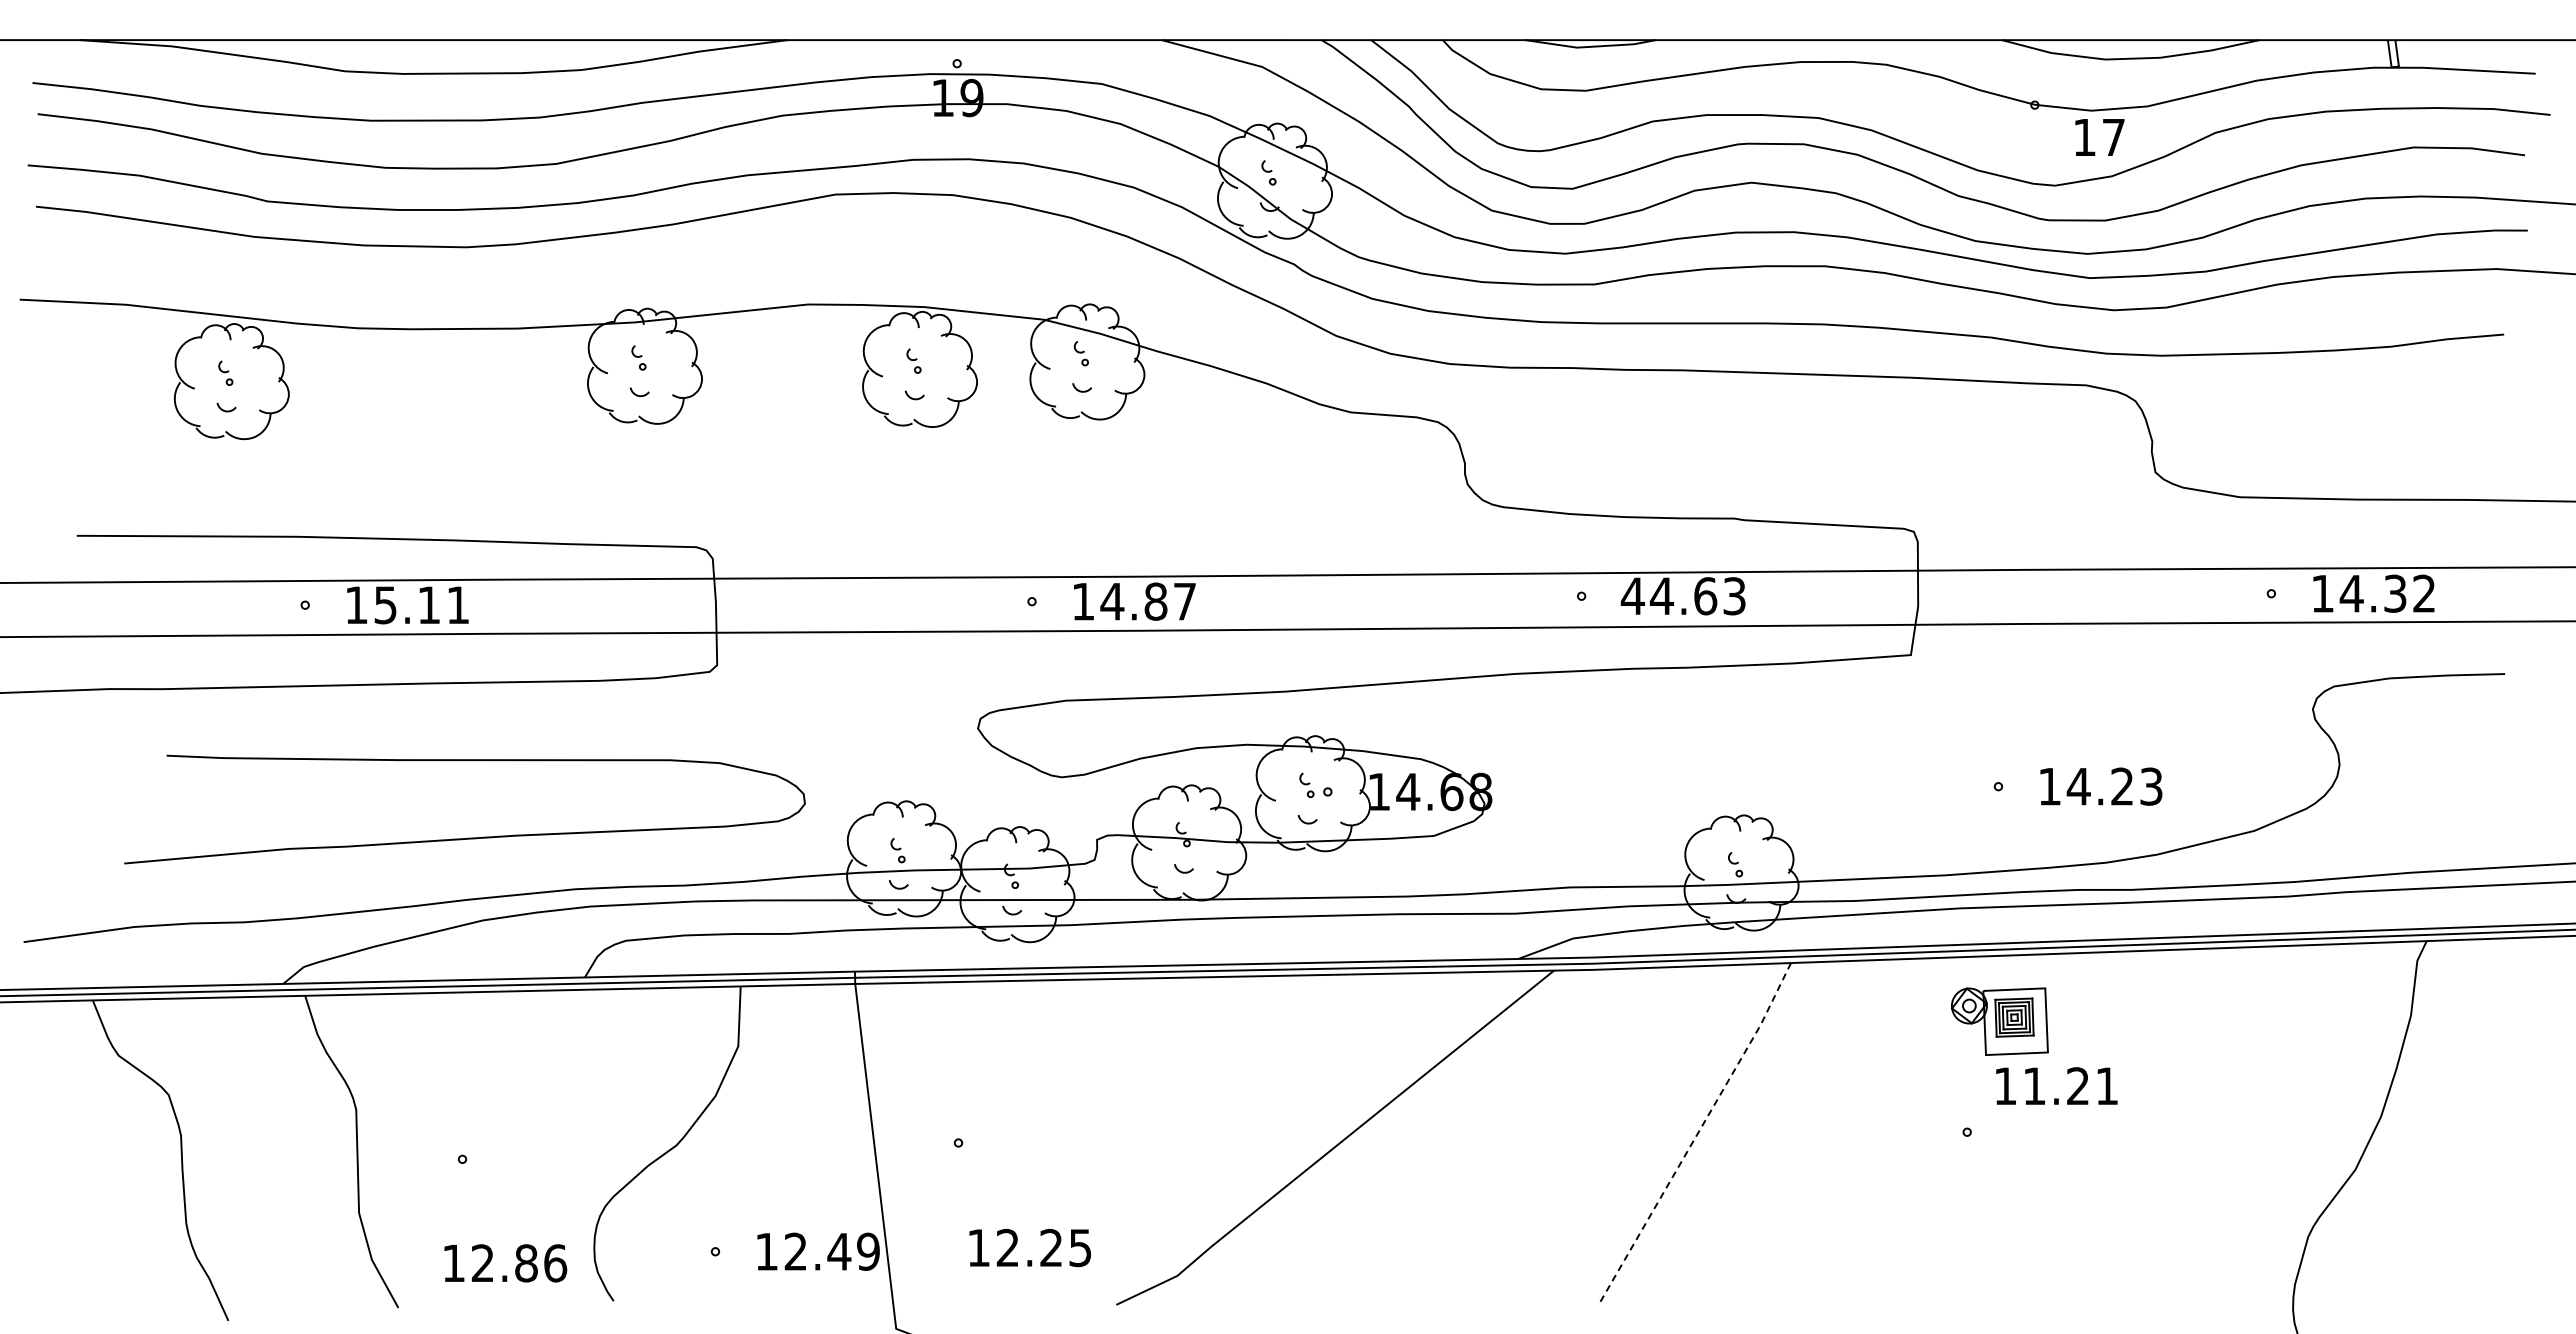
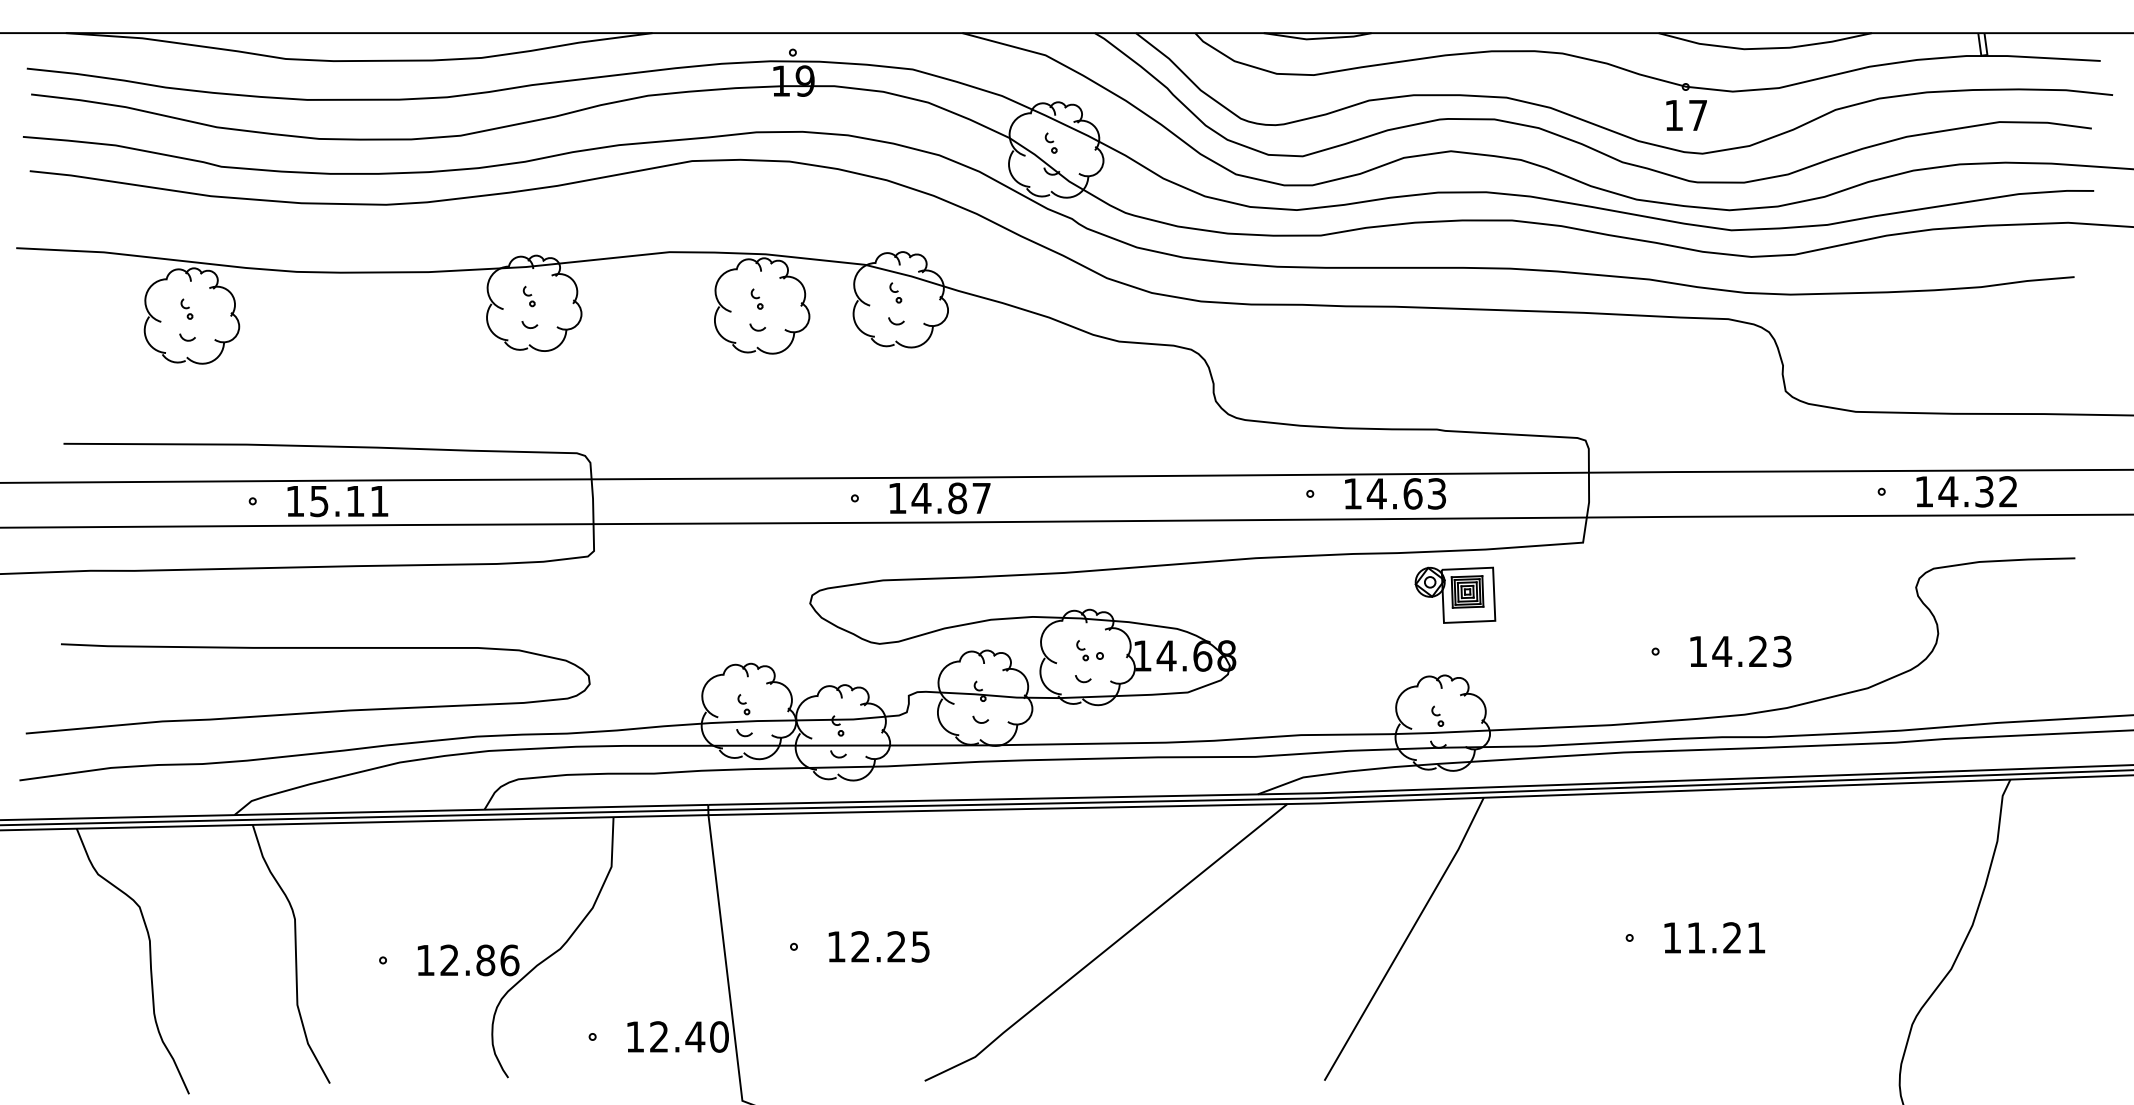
text: (2099, 137) -> (1686, 115), moved
text: (1632, 595) -> (1352, 493), 44.63 -> 14.63
curve: (467, 837) -> (310, 711), moved
part: (1999, 1021) -> (1455, 595), moved
text: (2056, 1085) -> (1714, 937), moved
line: (1697, 1134) -> (1406, 939), dashed -> solid
text: (1030, 1247) -> (879, 946), moved
text: (868, 1251) -> (719, 1036), 12.49 -> 12.40
text: (505, 1263) -> (468, 960), moved

